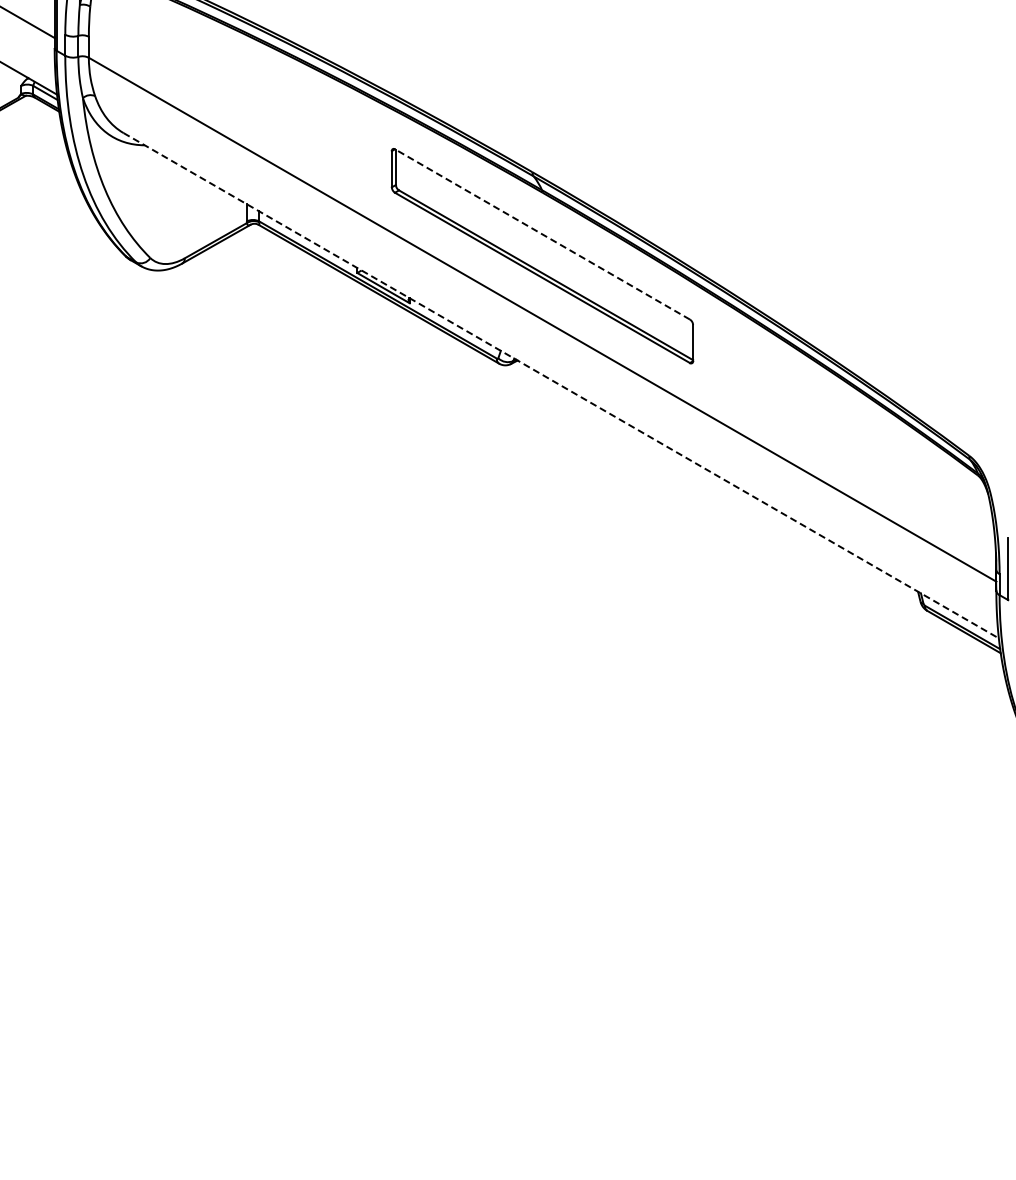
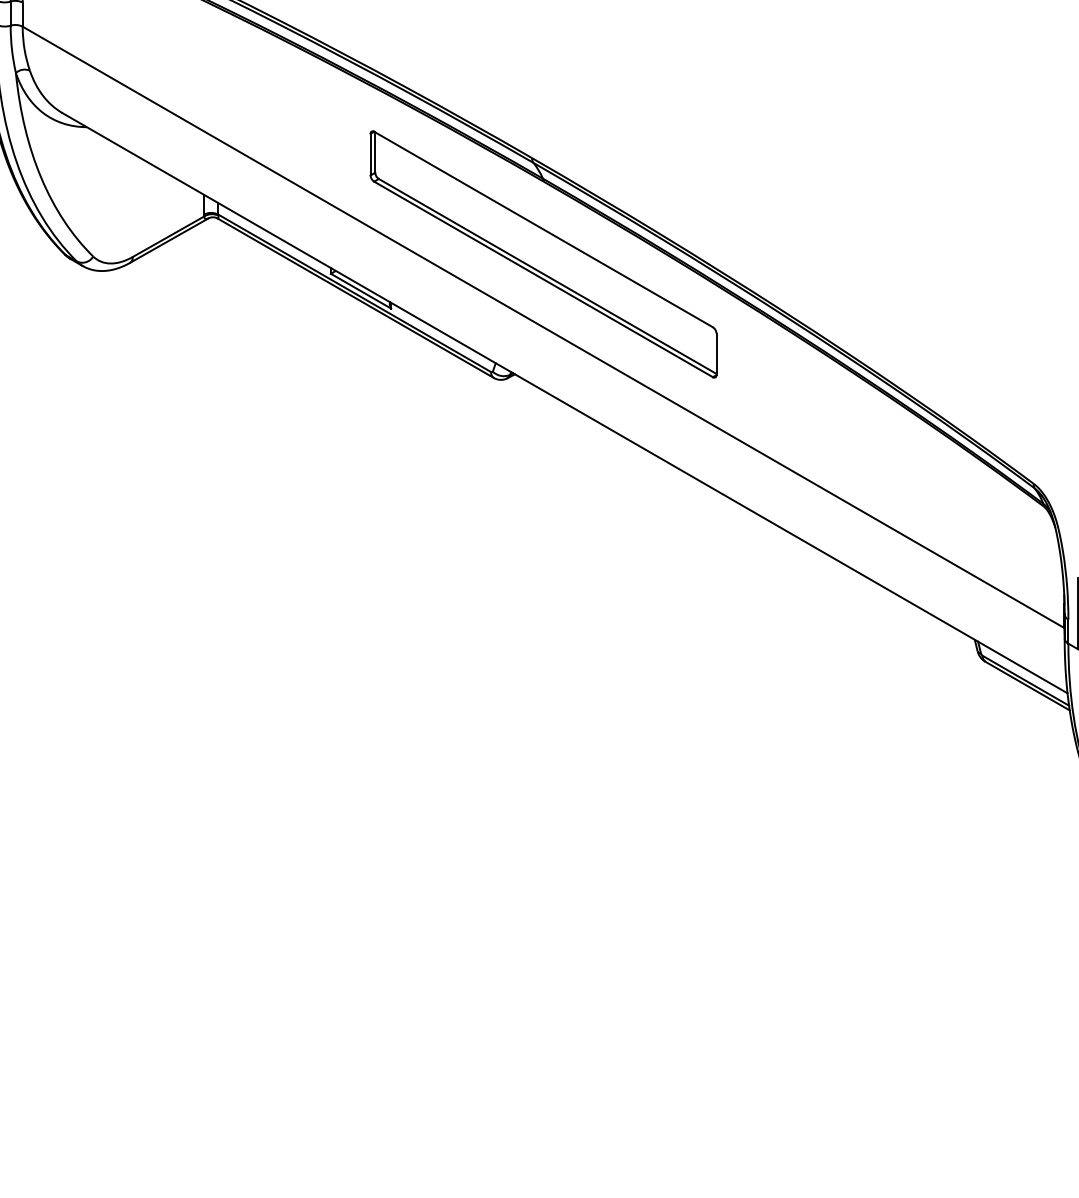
line: (542, 234) -> (543, 229), dashed -> solid
line: (561, 385) -> (565, 402), dashed -> solid

